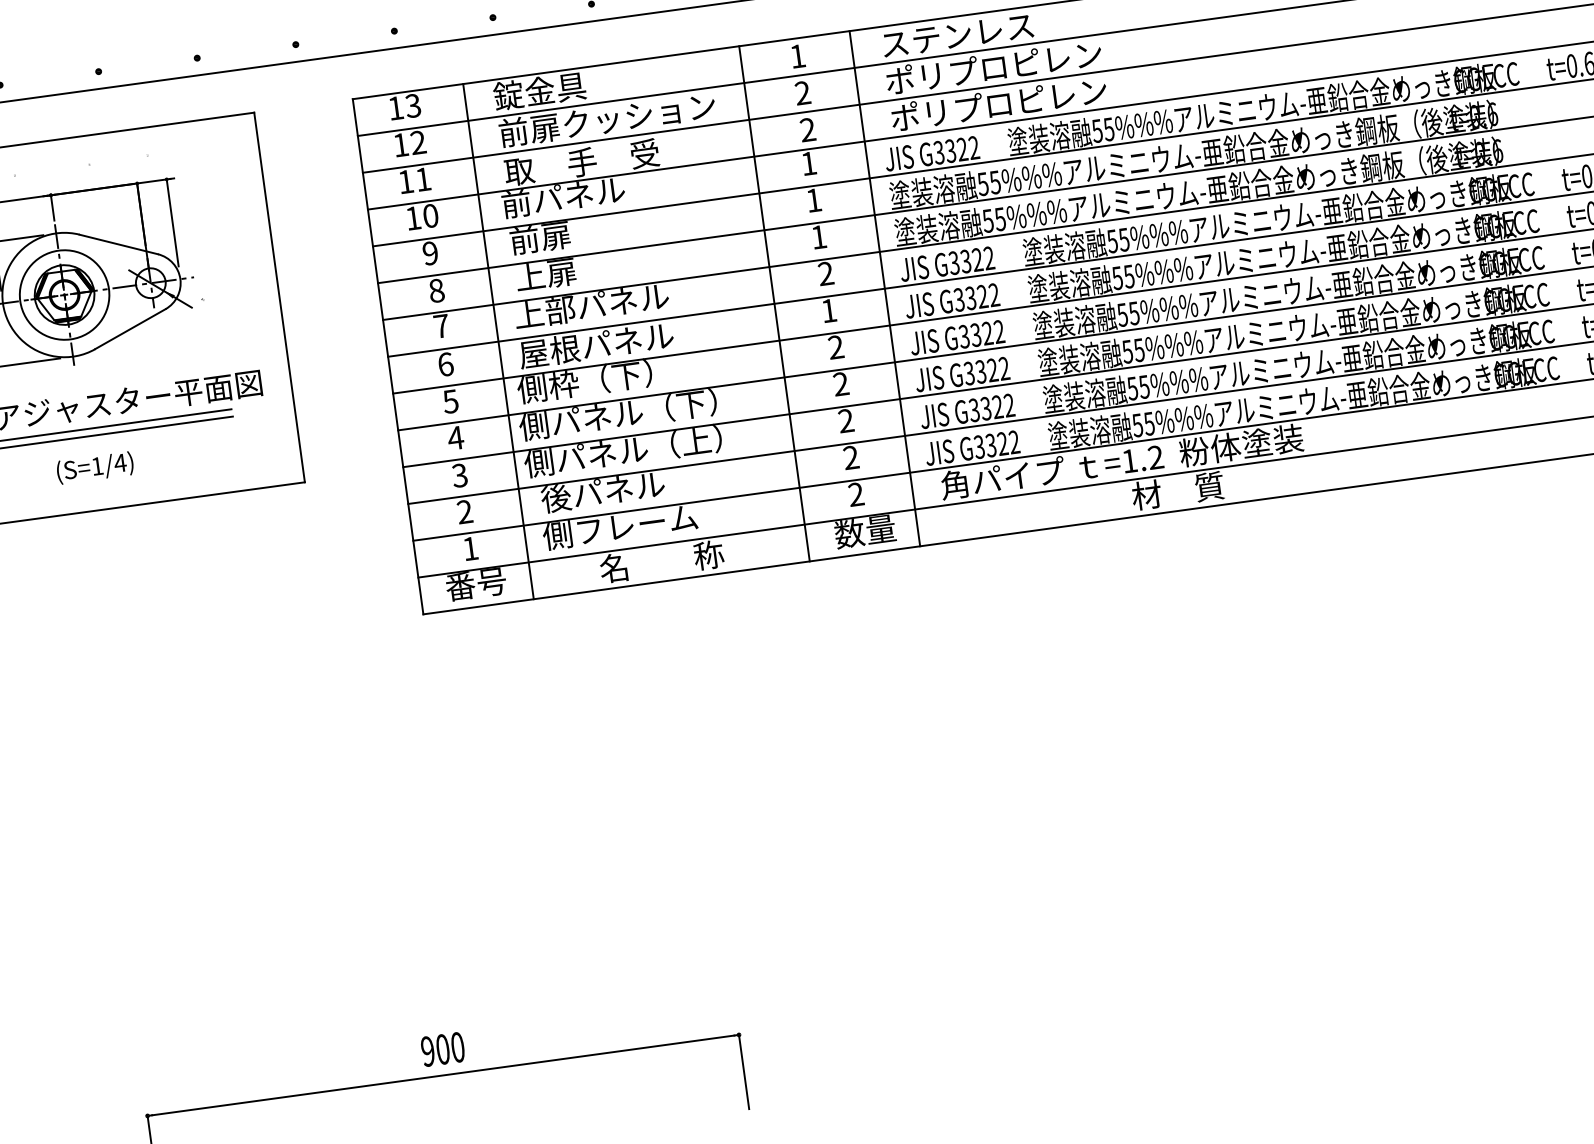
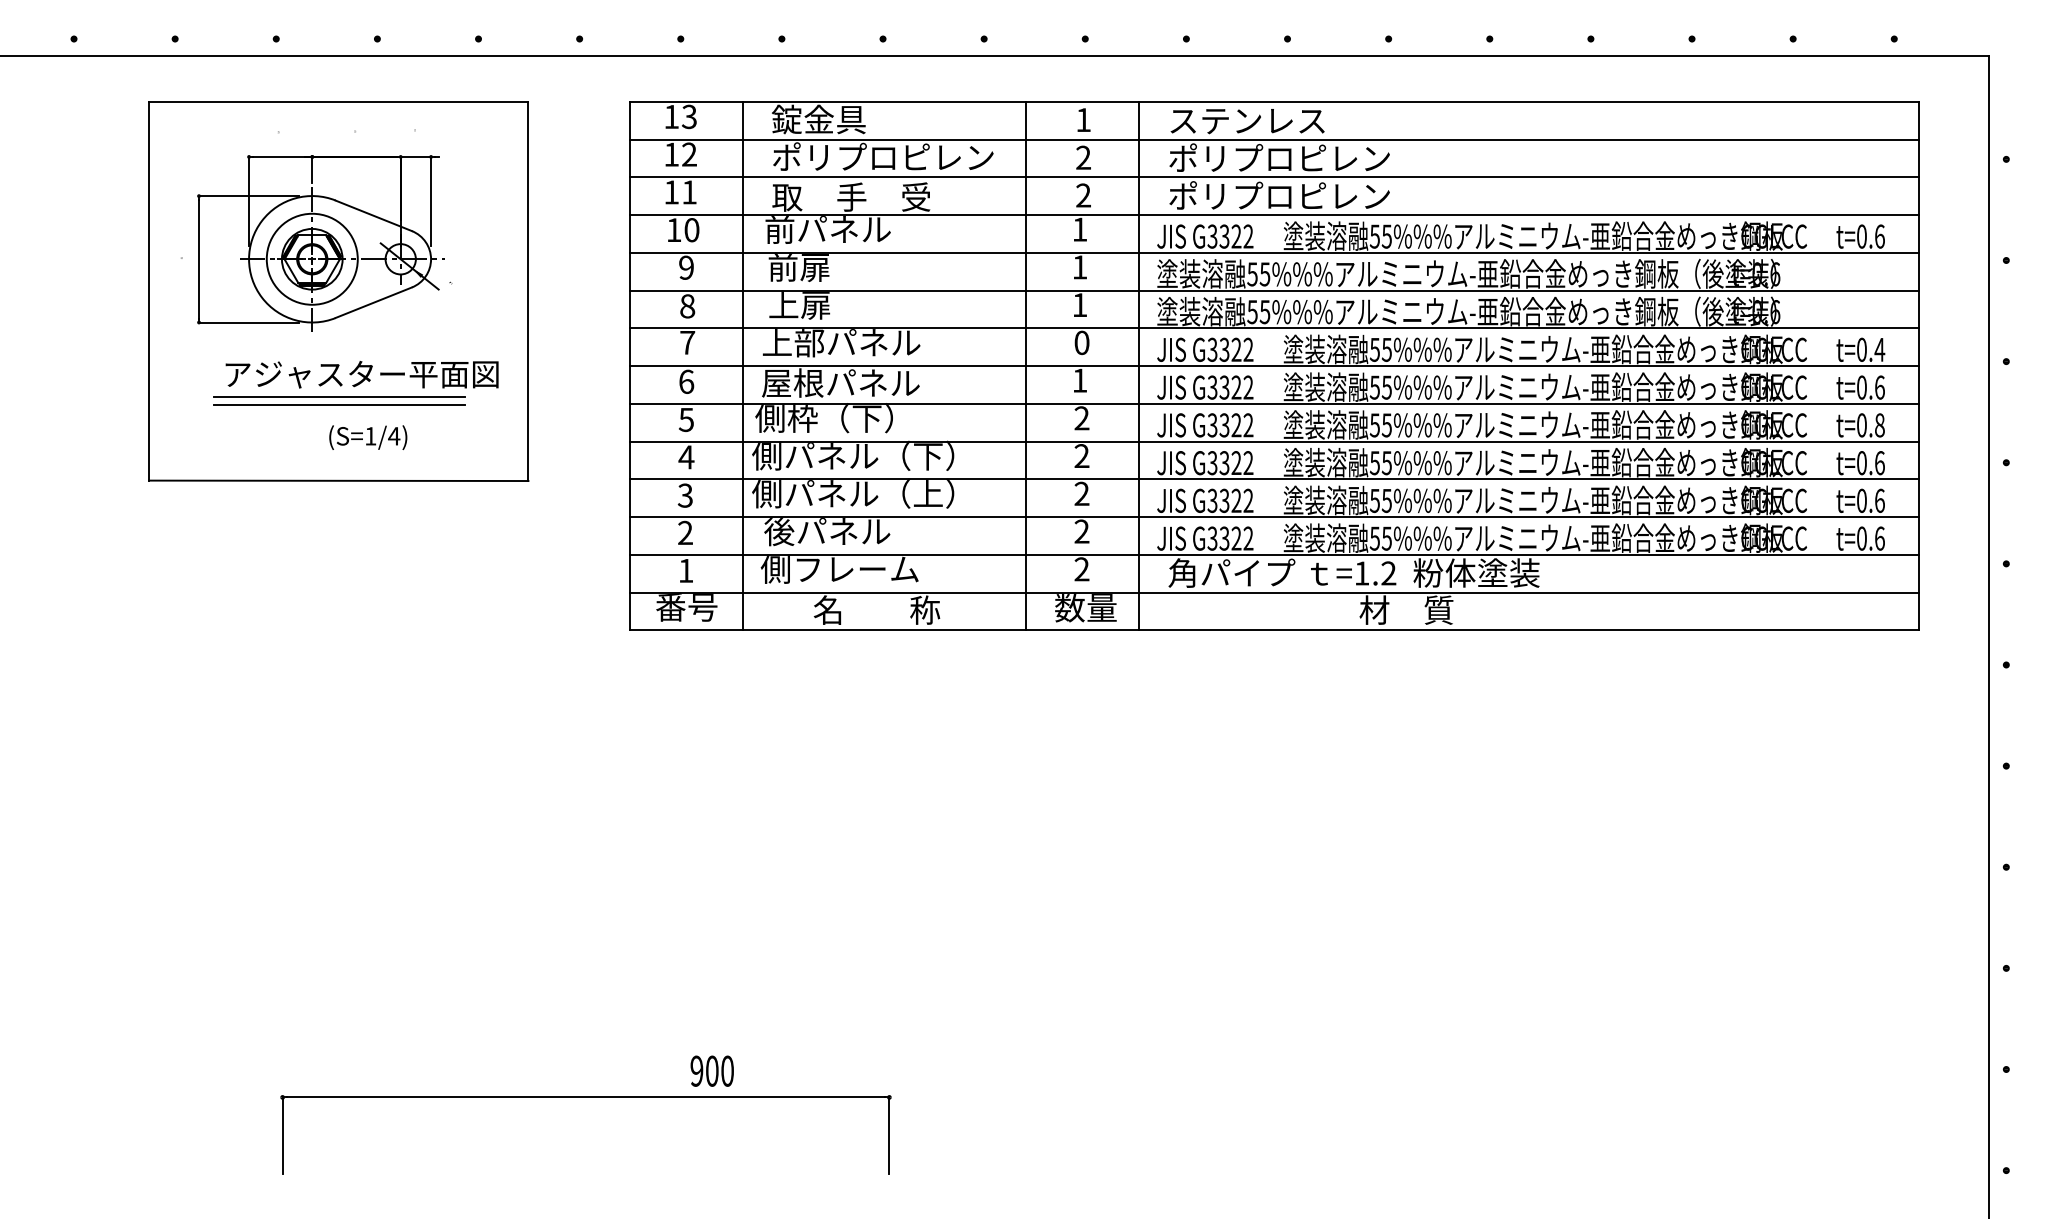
text: (591, 121) -> (866, 157), 前扉クッション -> ポリプロピレン
text: (825, 273) -> (1081, 342), 2 -> 0
text: (95, 467) -> (368, 437), moved
text: (442, 1048) -> (711, 1070), moved

